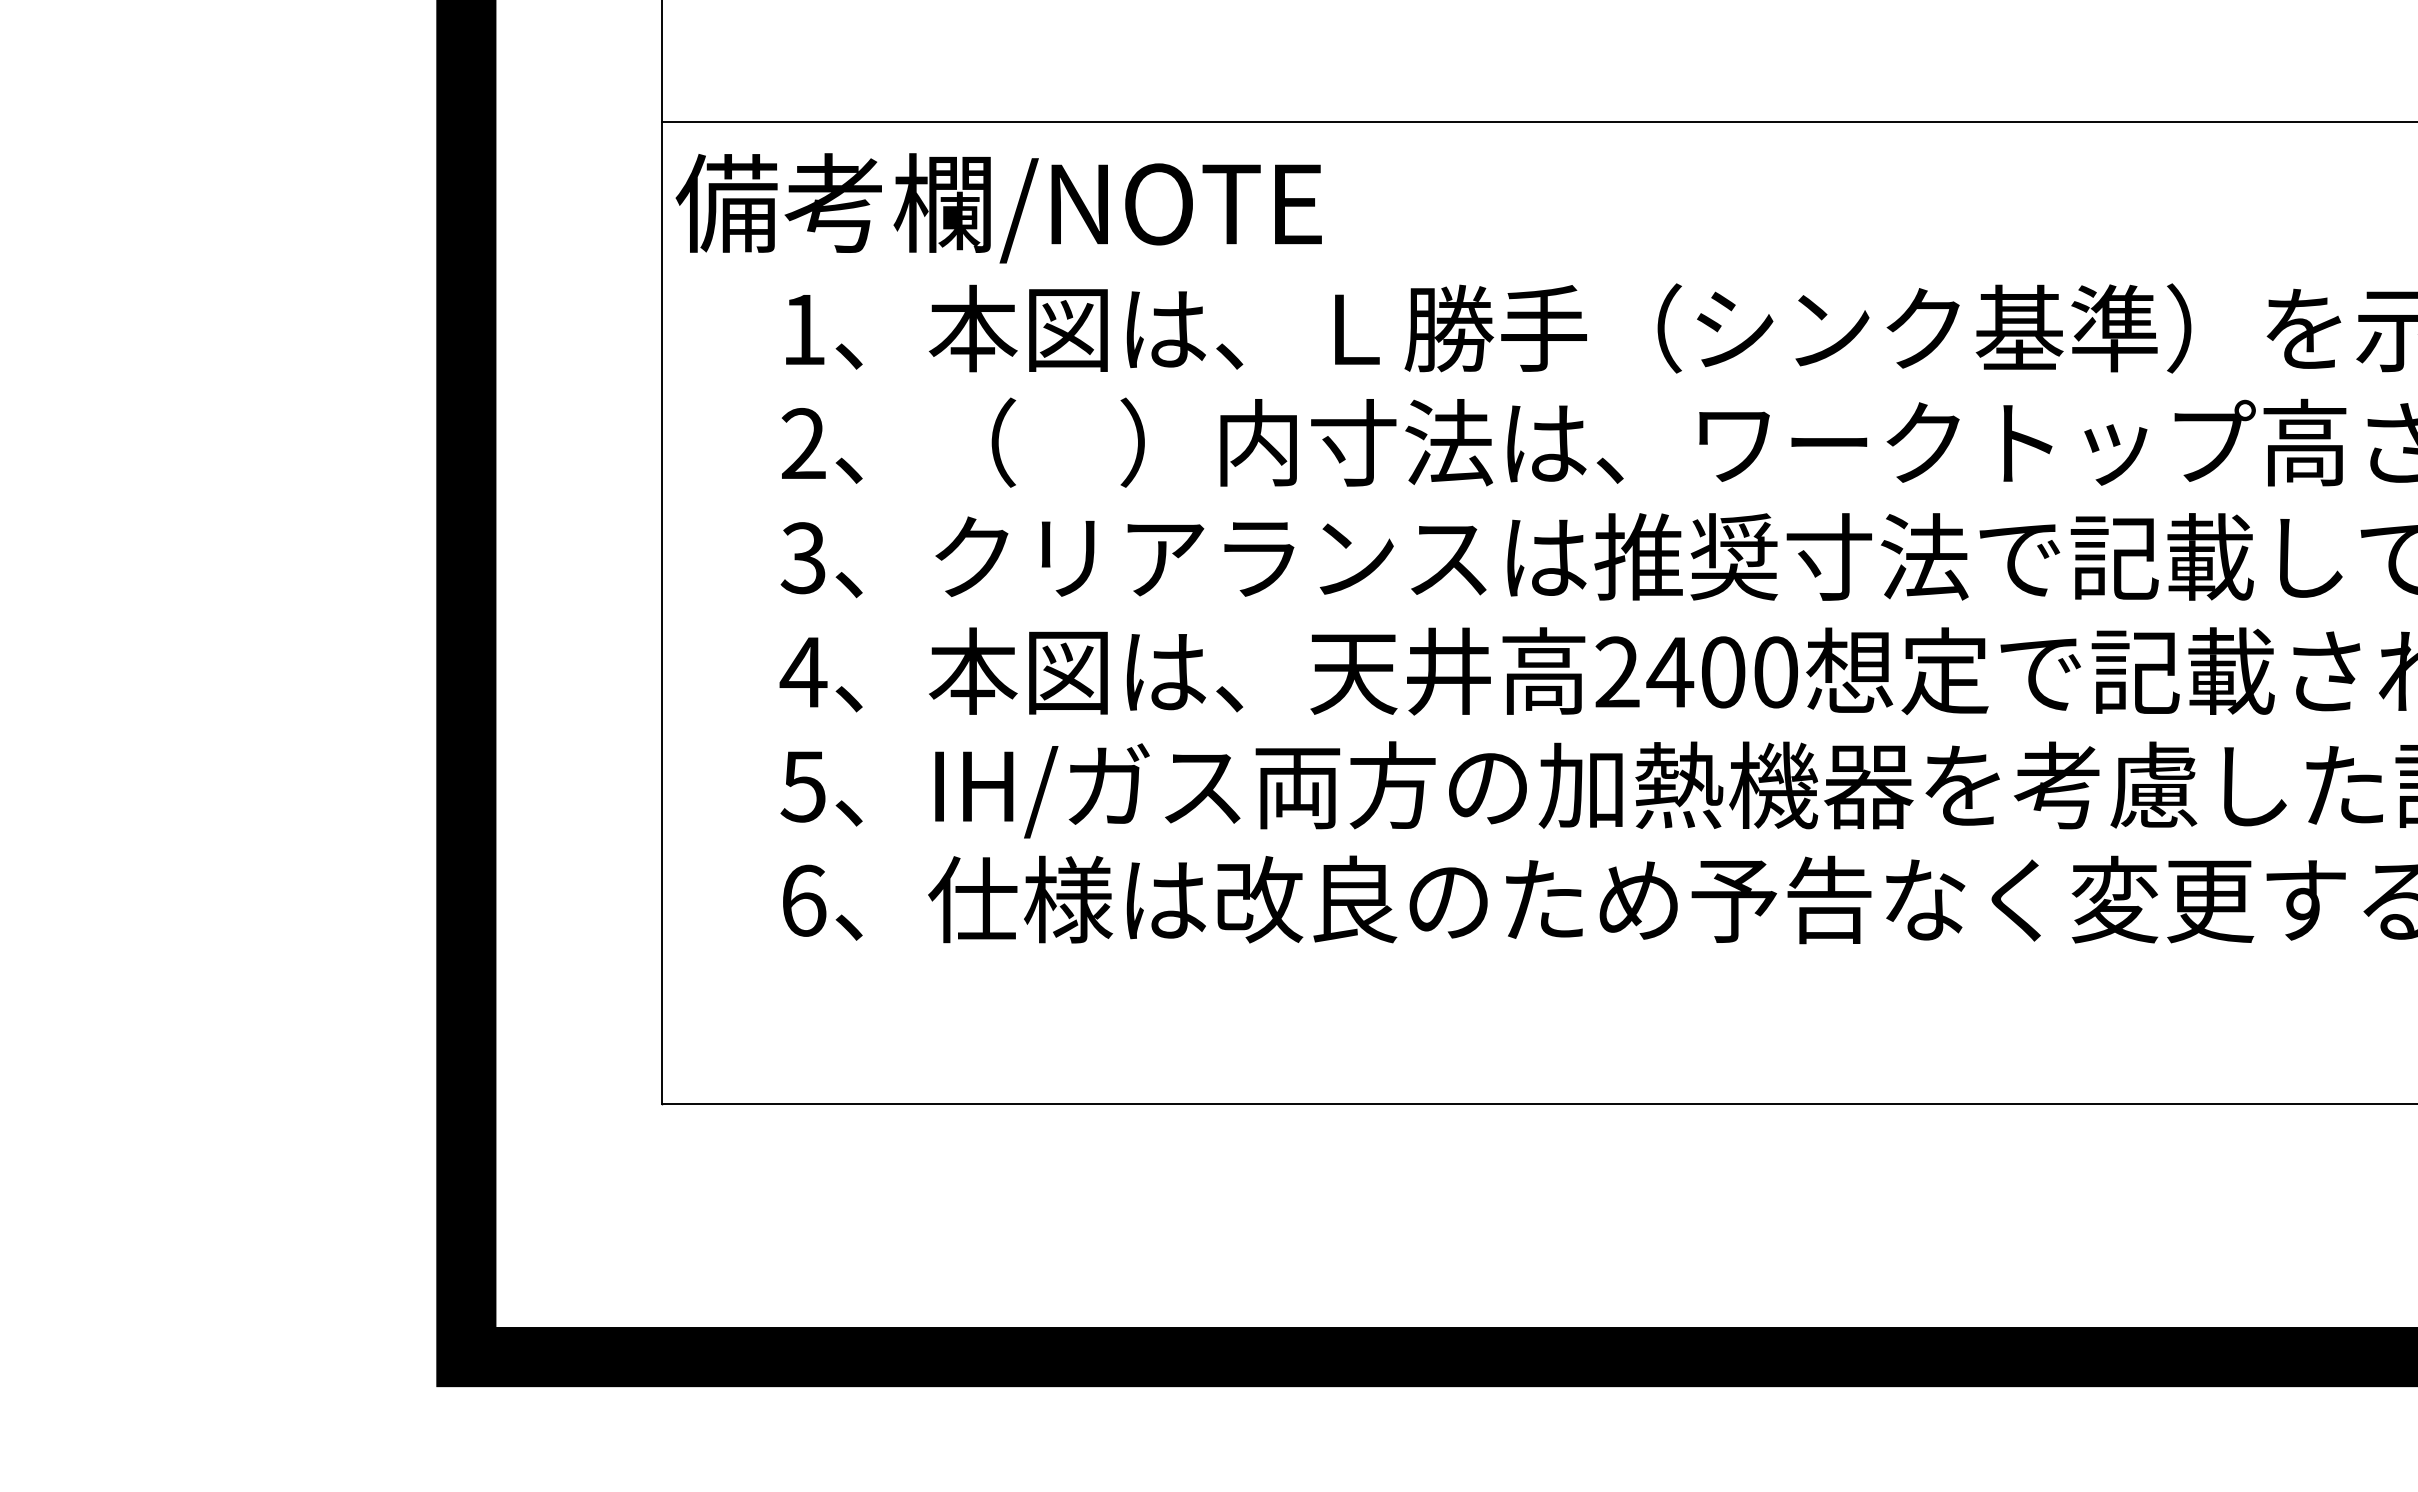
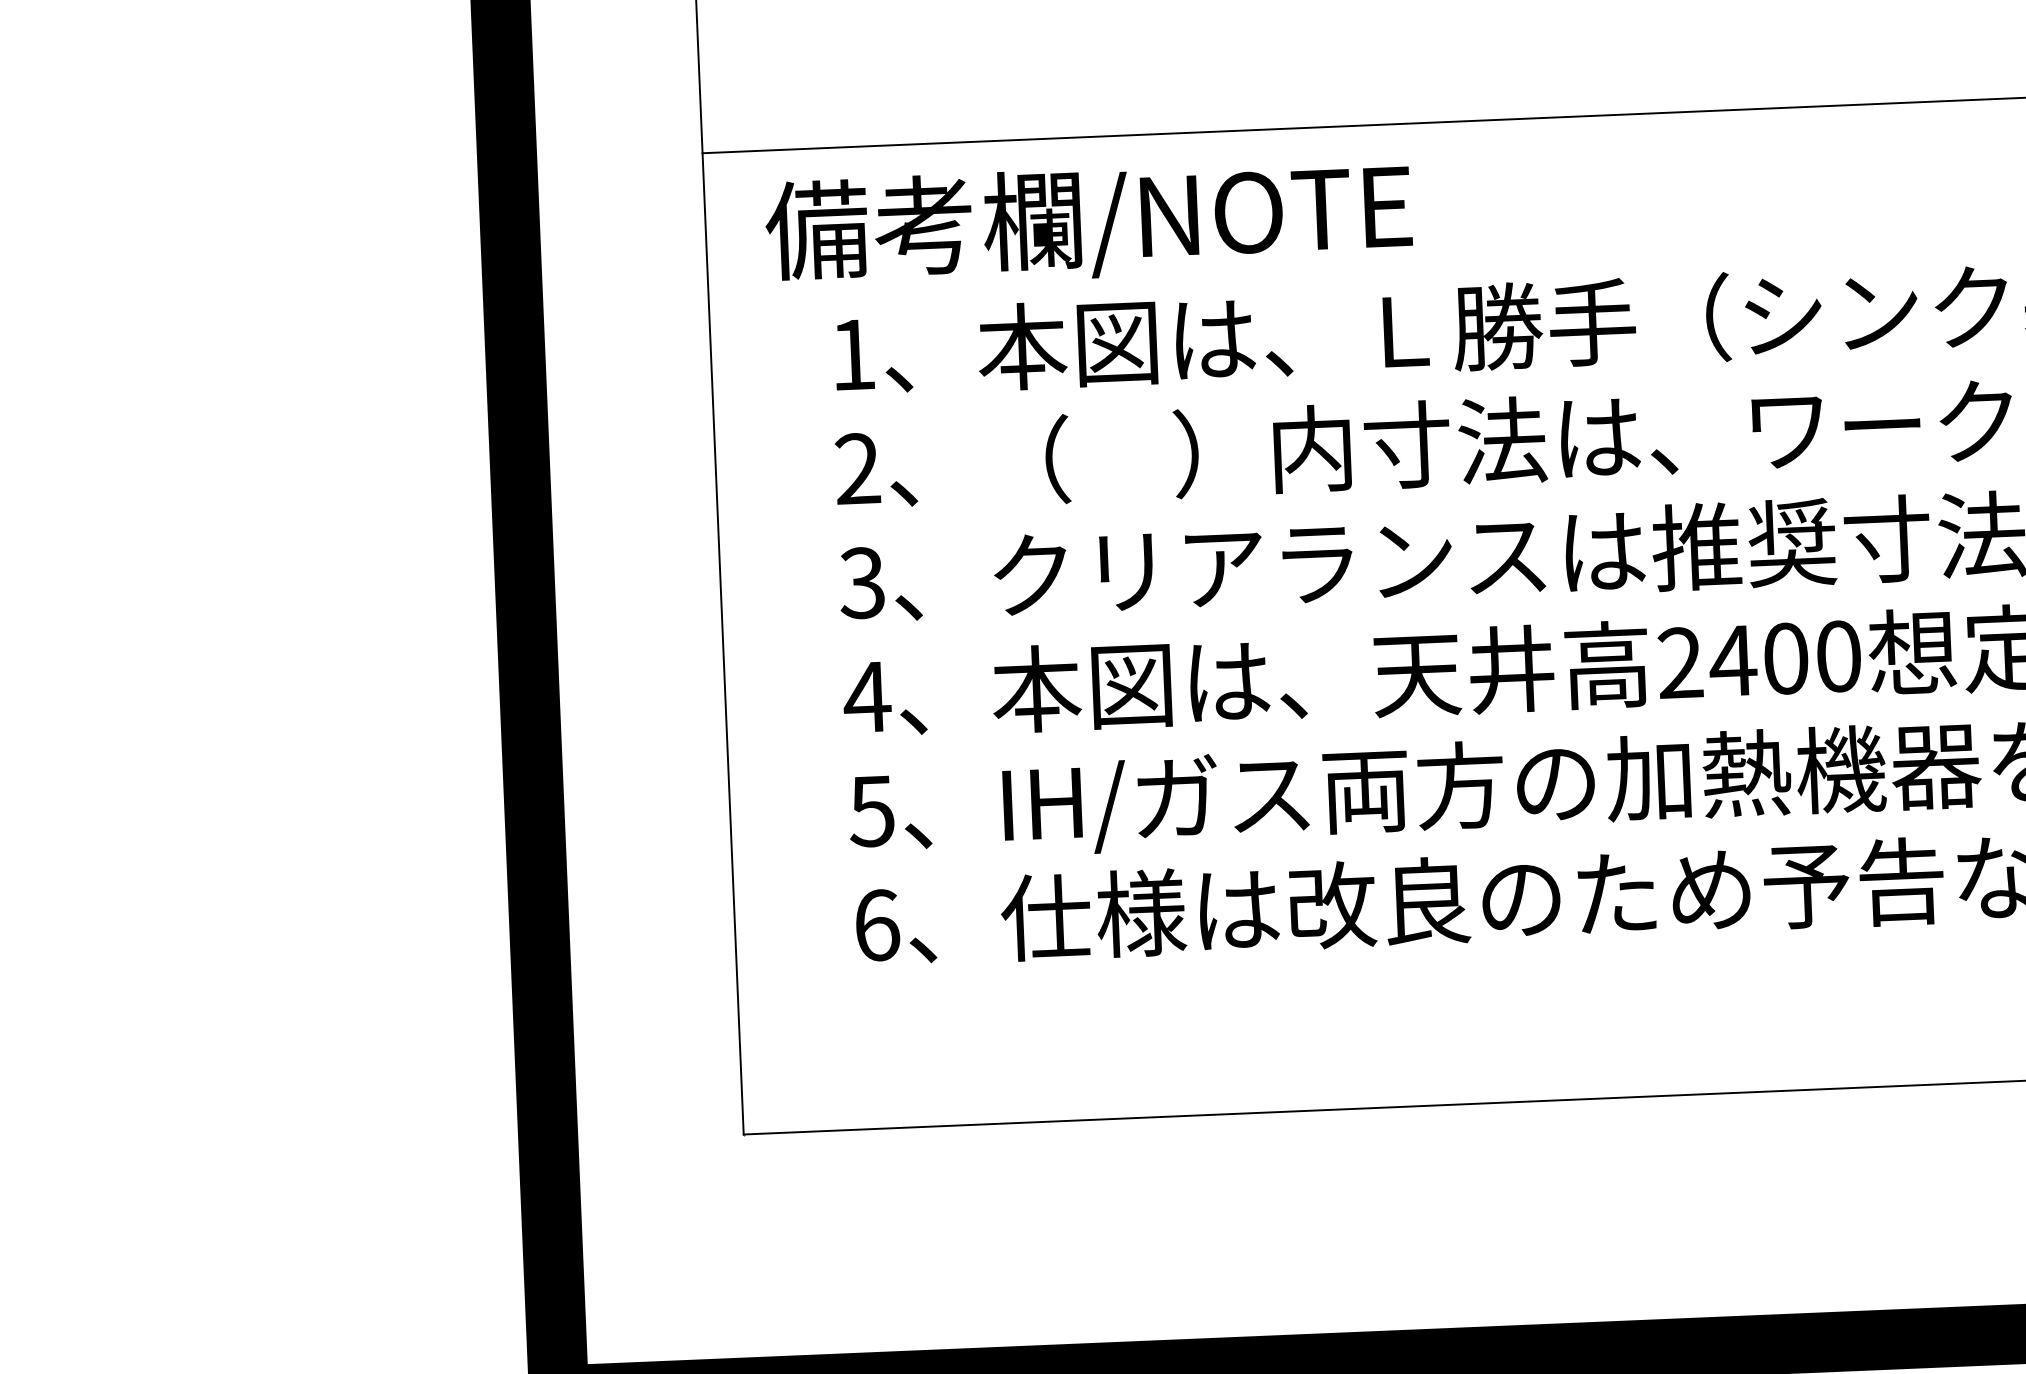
text: (998, 208) -> (1088, 223), moved

